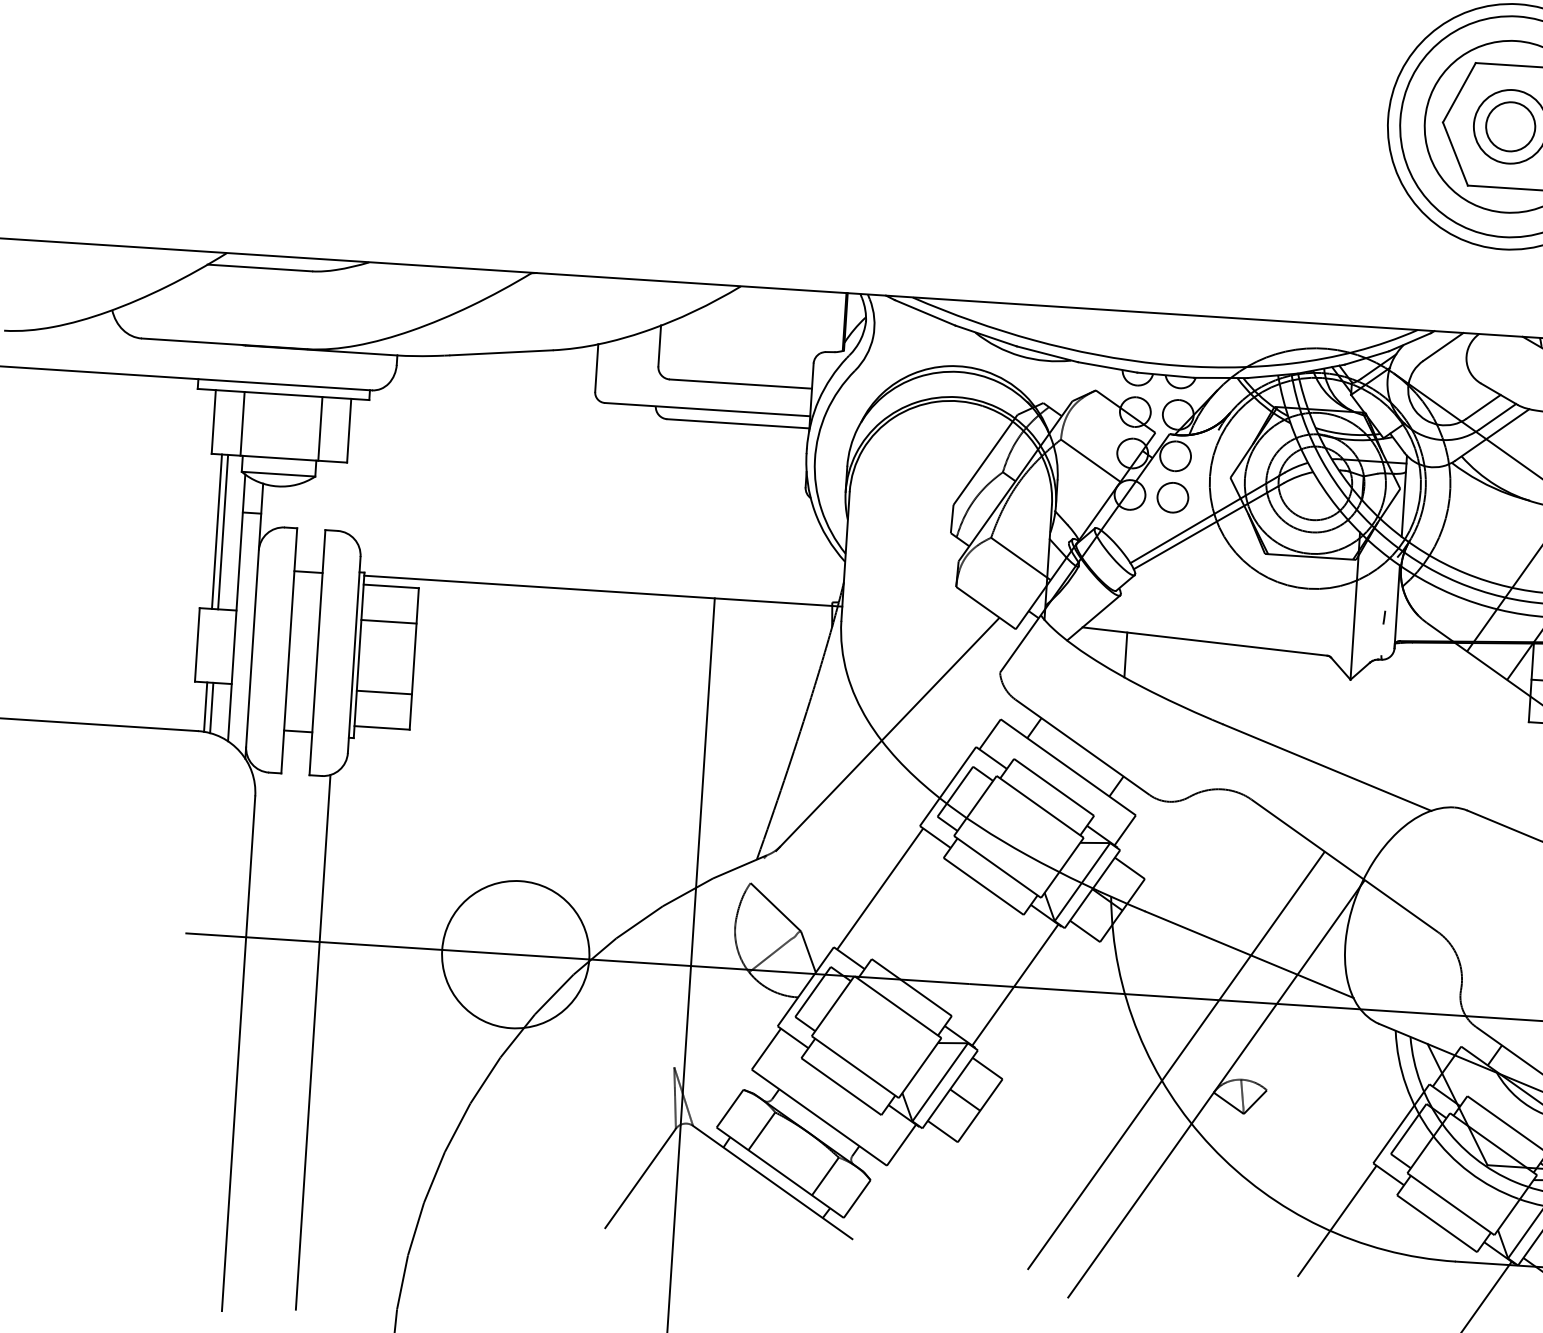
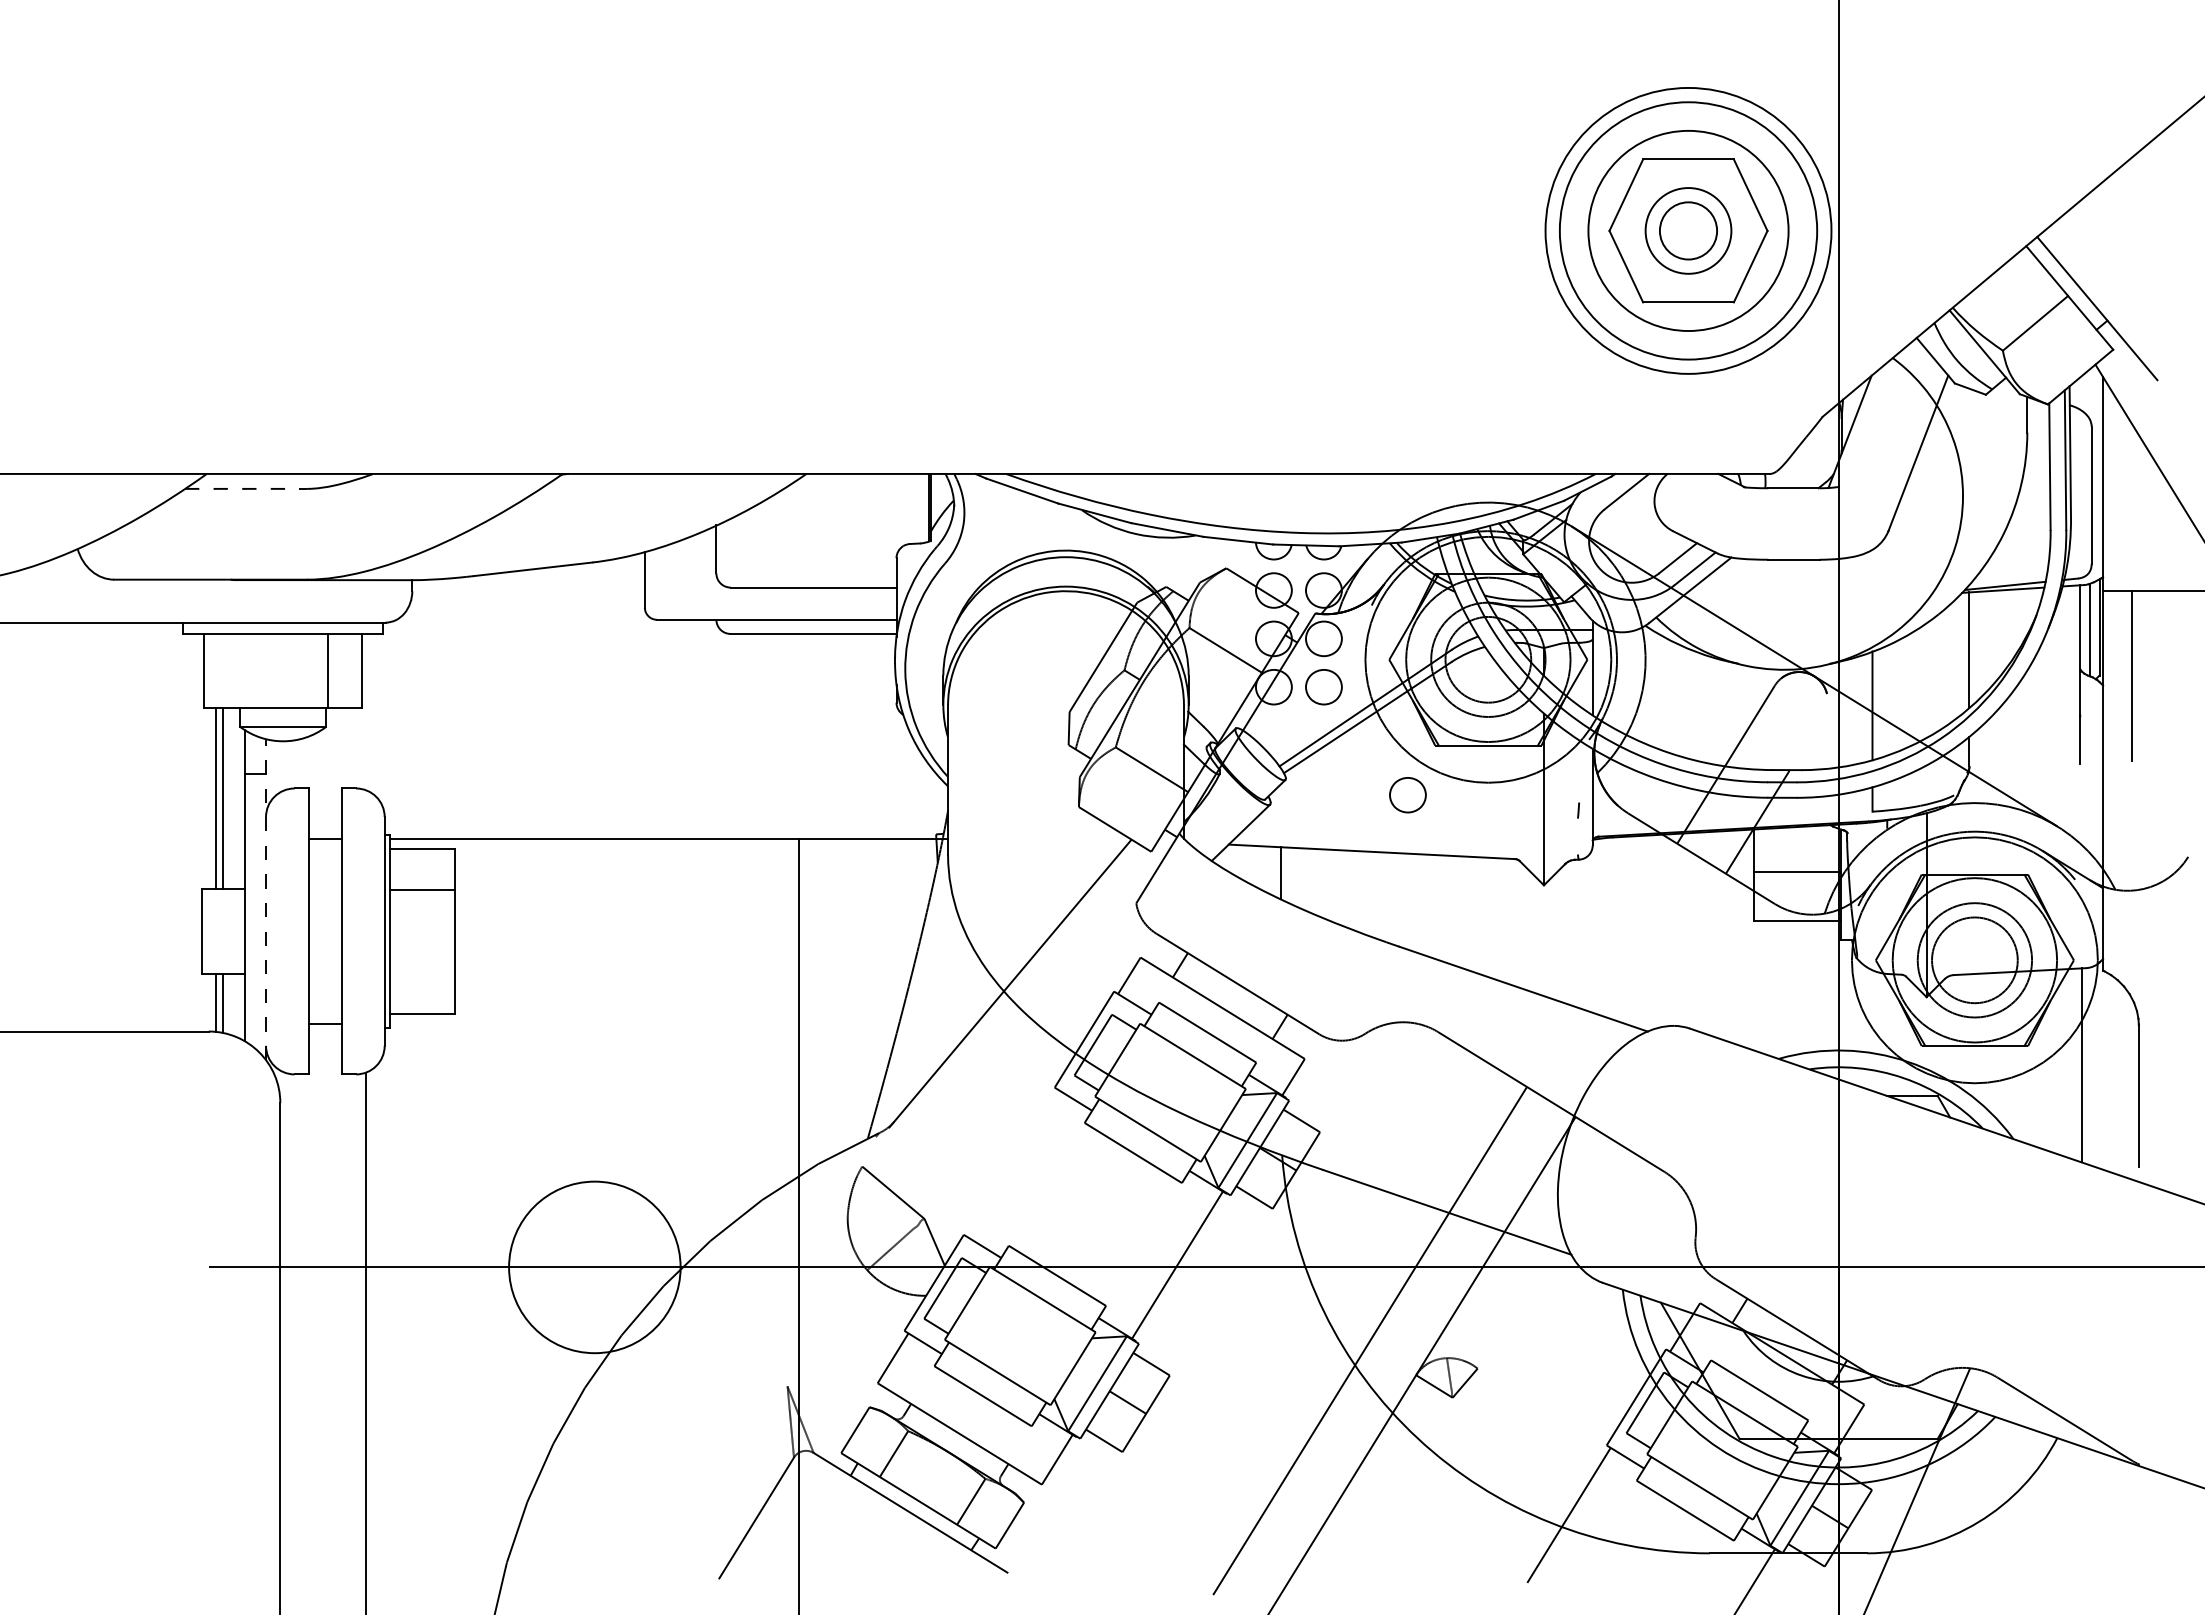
line: (260, 267) -> (246, 488), solid -> dashed
line: (242, 424) -> (237, 671), removed
part: (1238, 595) -> (1407, 795), added
line: (254, 621) -> (266, 899), solid -> dashed
line: (384, 692) -> (422, 972), removed
line: (879, 888) -> (1012, 1163), removed

